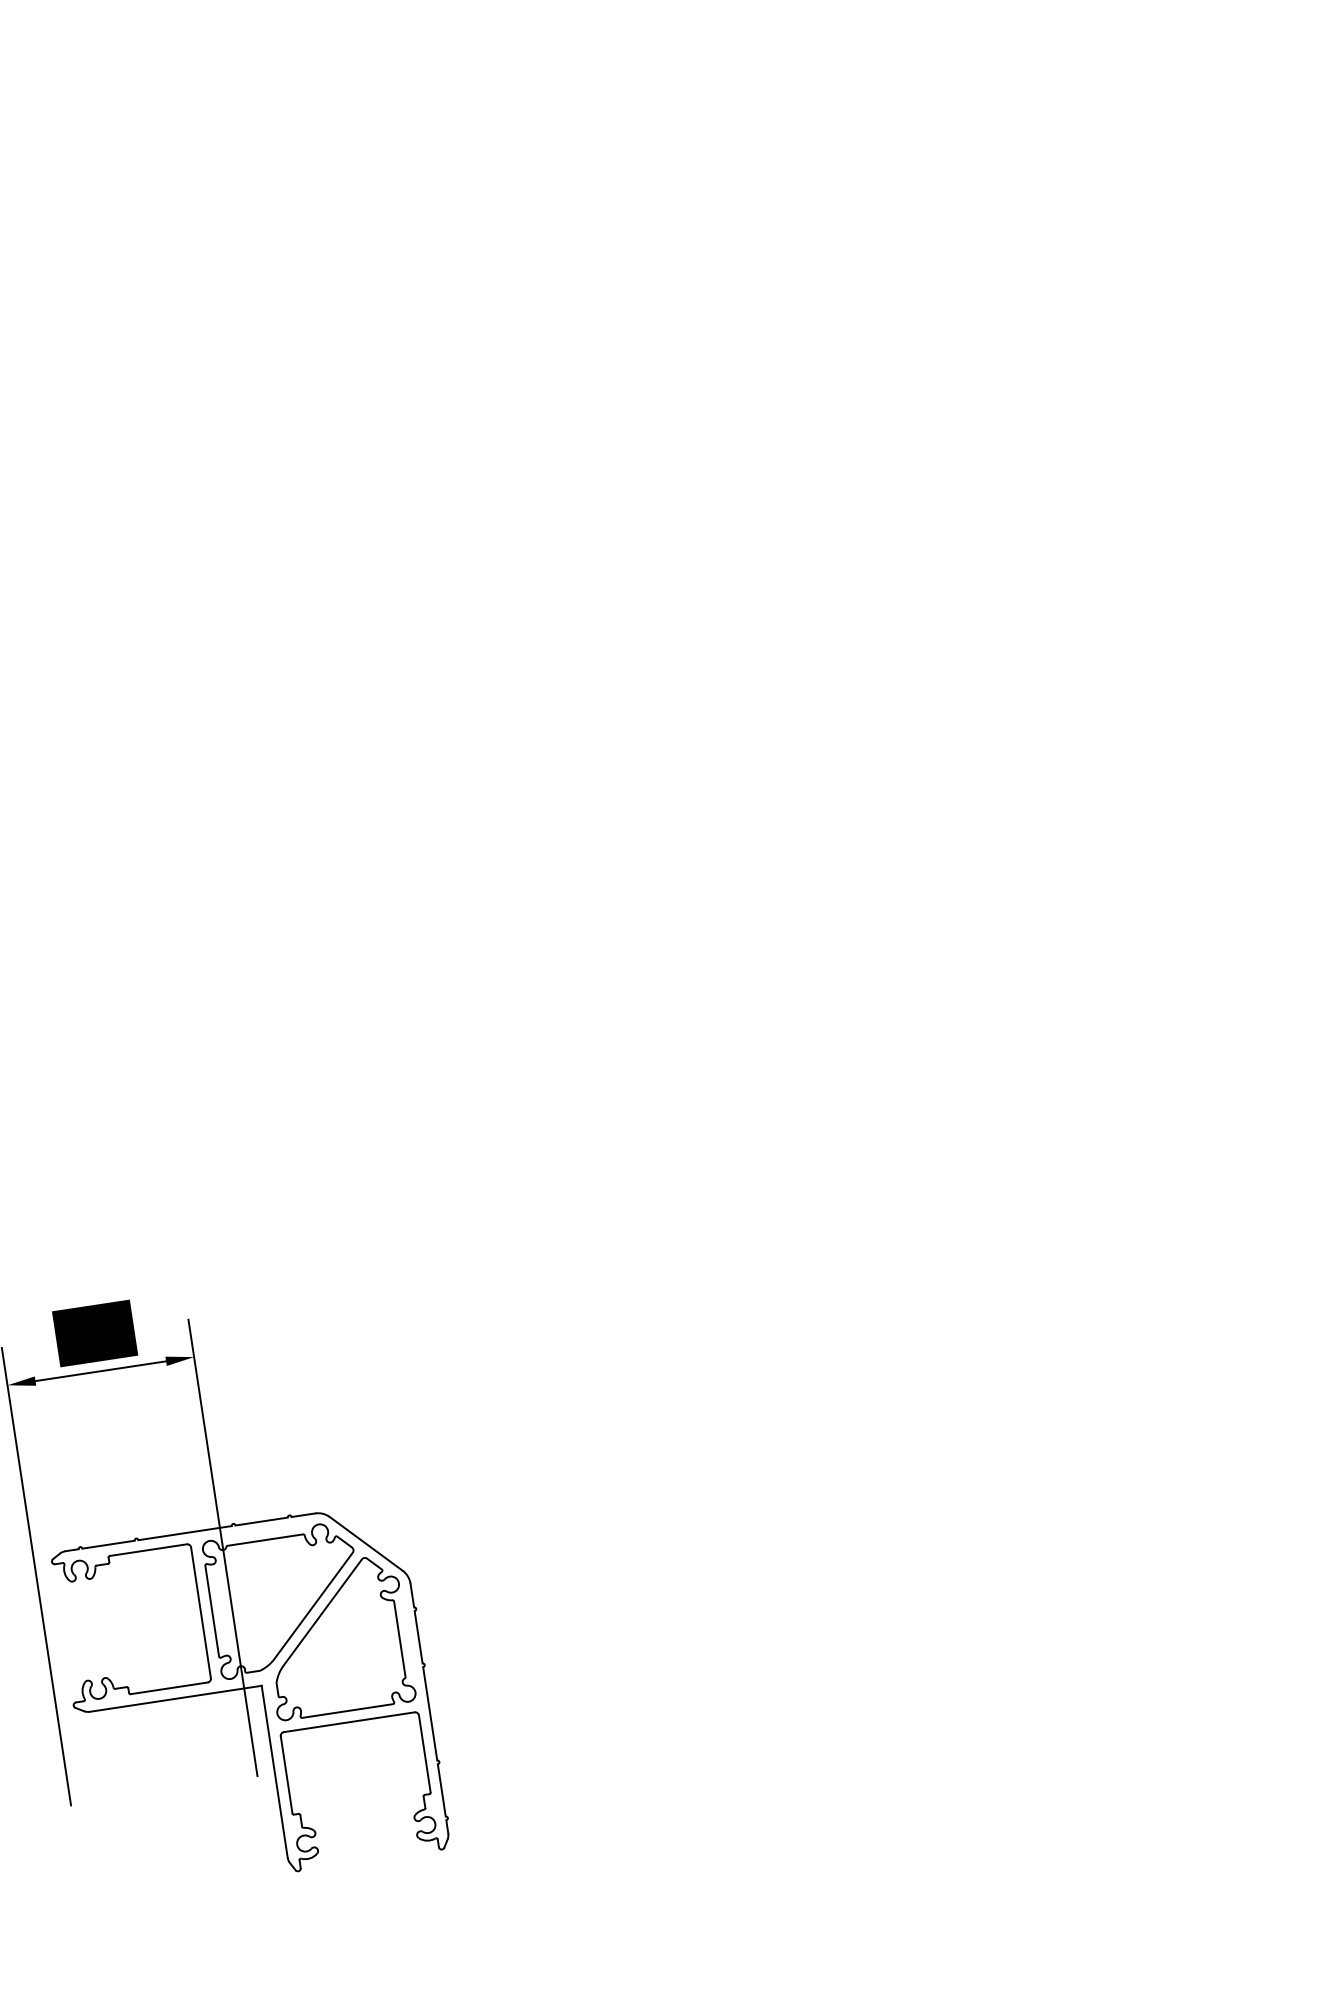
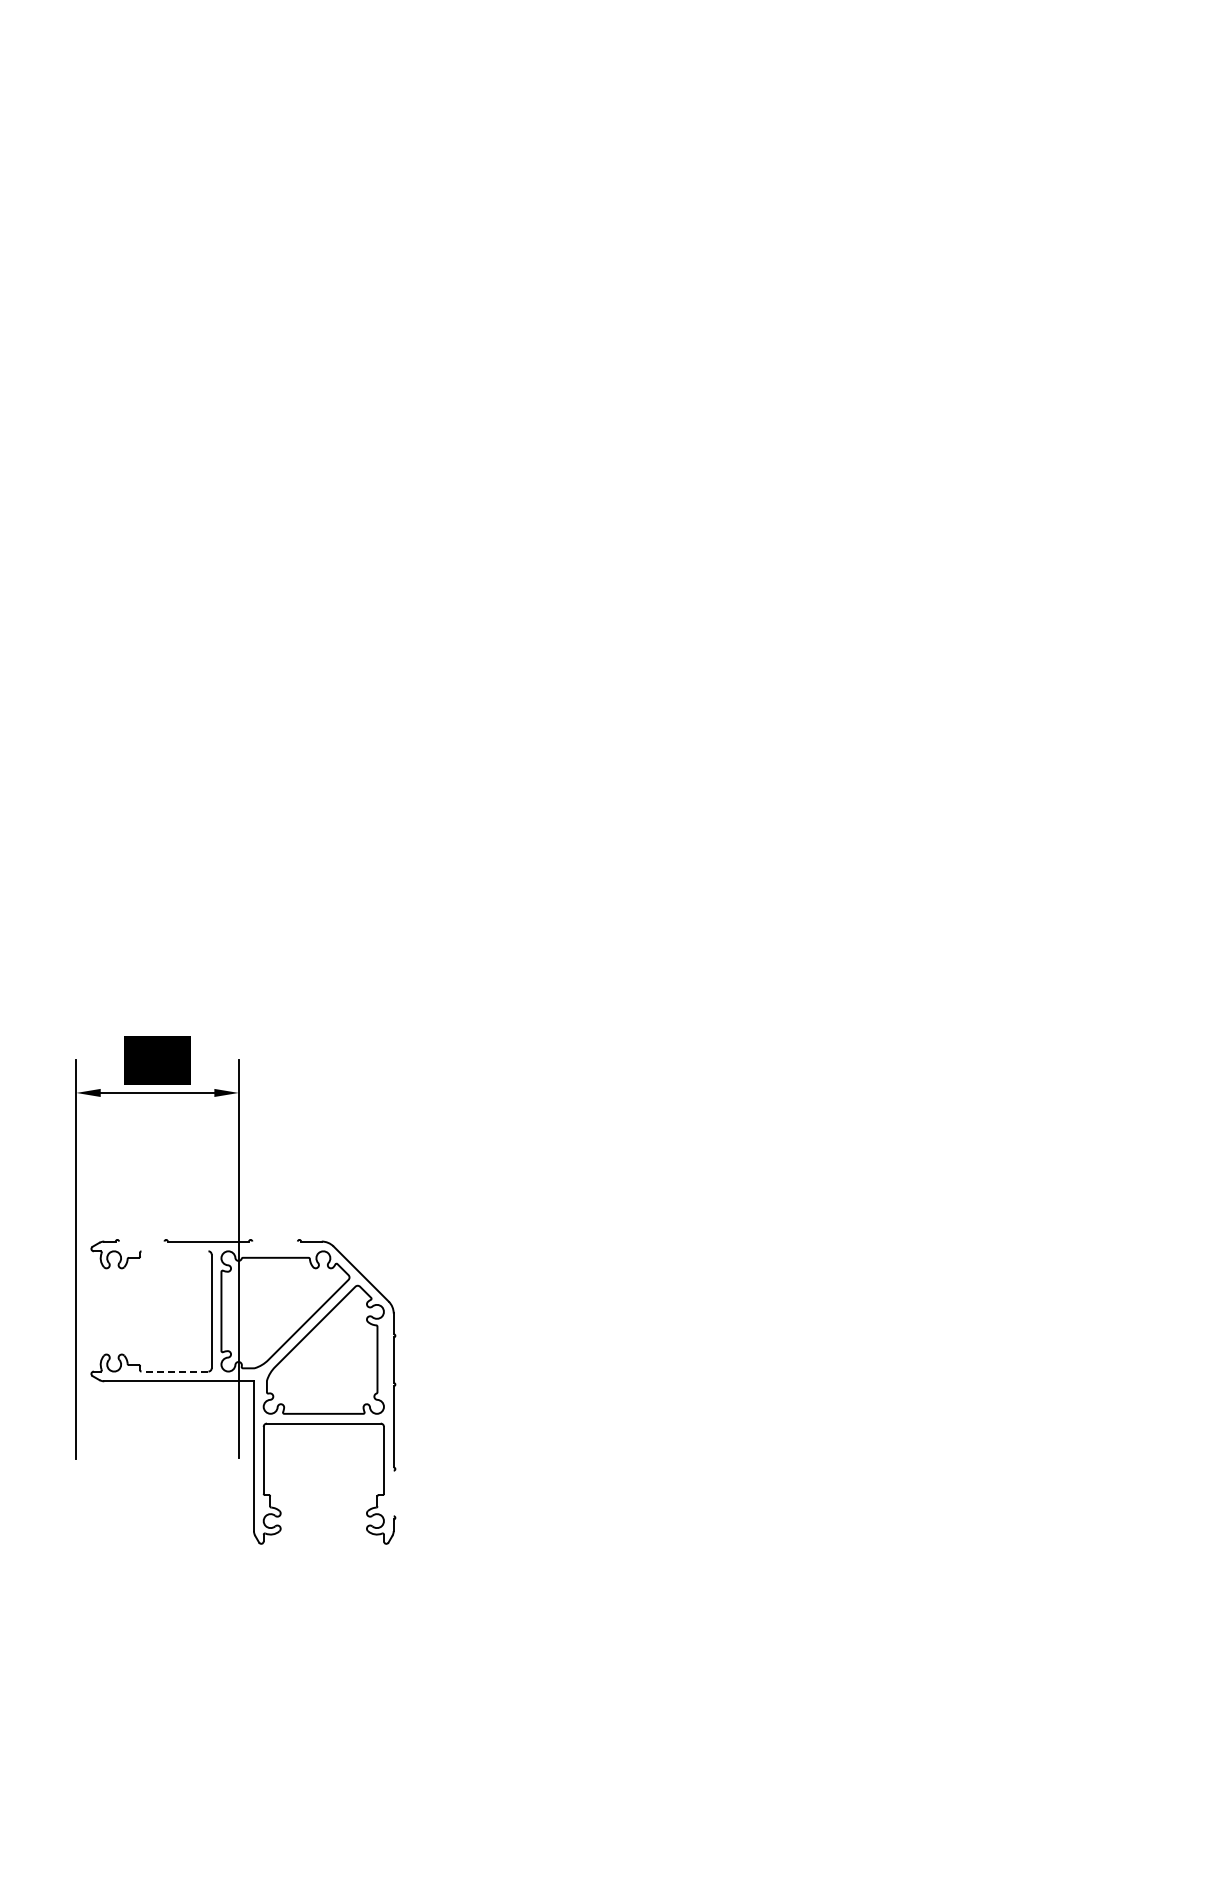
line: (261, 1521) -> (274, 1241), removed
line: (108, 1544) -> (141, 1241), removed
line: (147, 1550) -> (174, 1251), removed
line: (168, 1688) -> (174, 1371), solid -> dashed
line: (441, 1790) -> (393, 1493), removed

